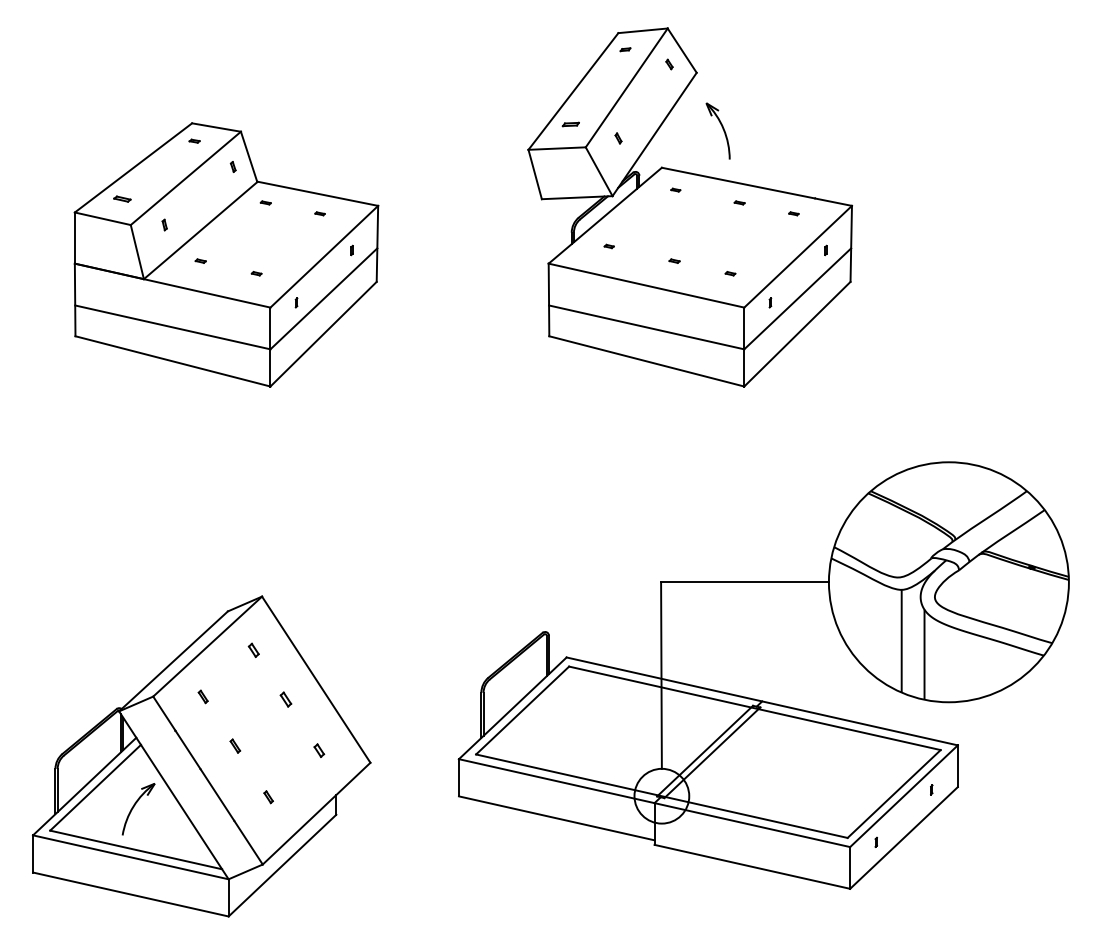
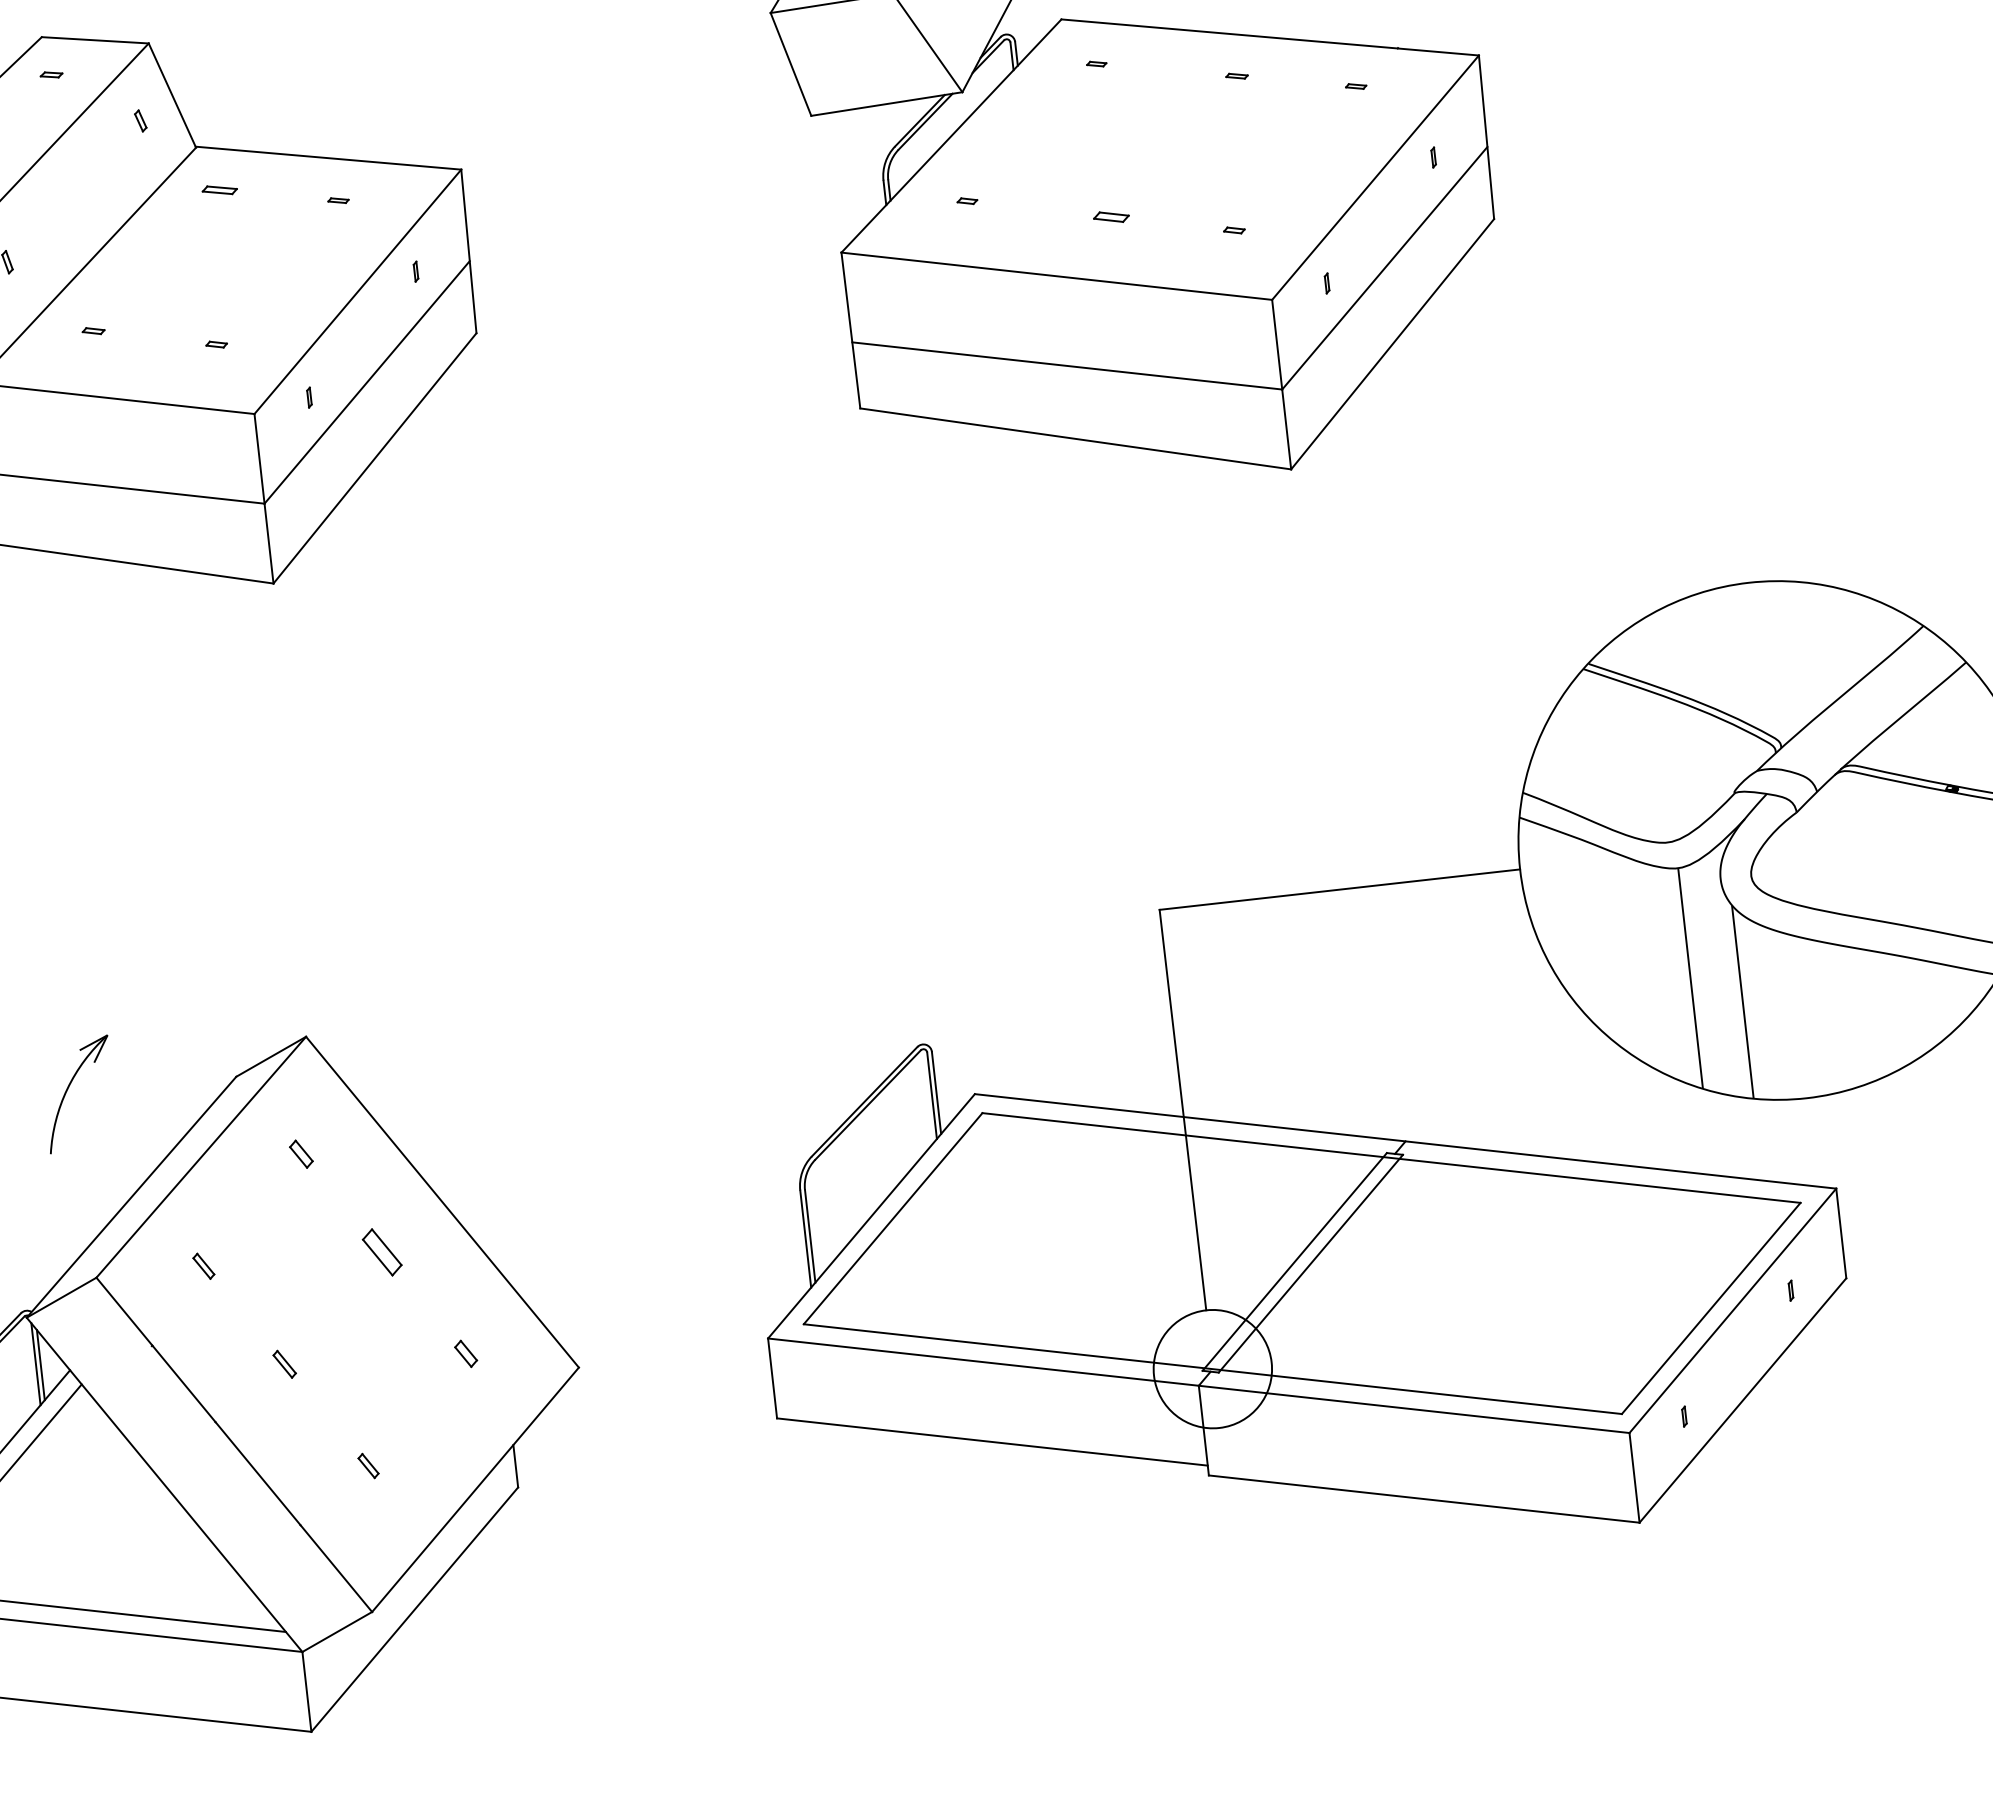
part: (265, 202) -> (218, 189), size x1.6
part: (674, 260) -> (1110, 215), size x1.6
part: (285, 699) -> (381, 1252), size x1.6
part: (138, 809) -> (78, 1094), moved

